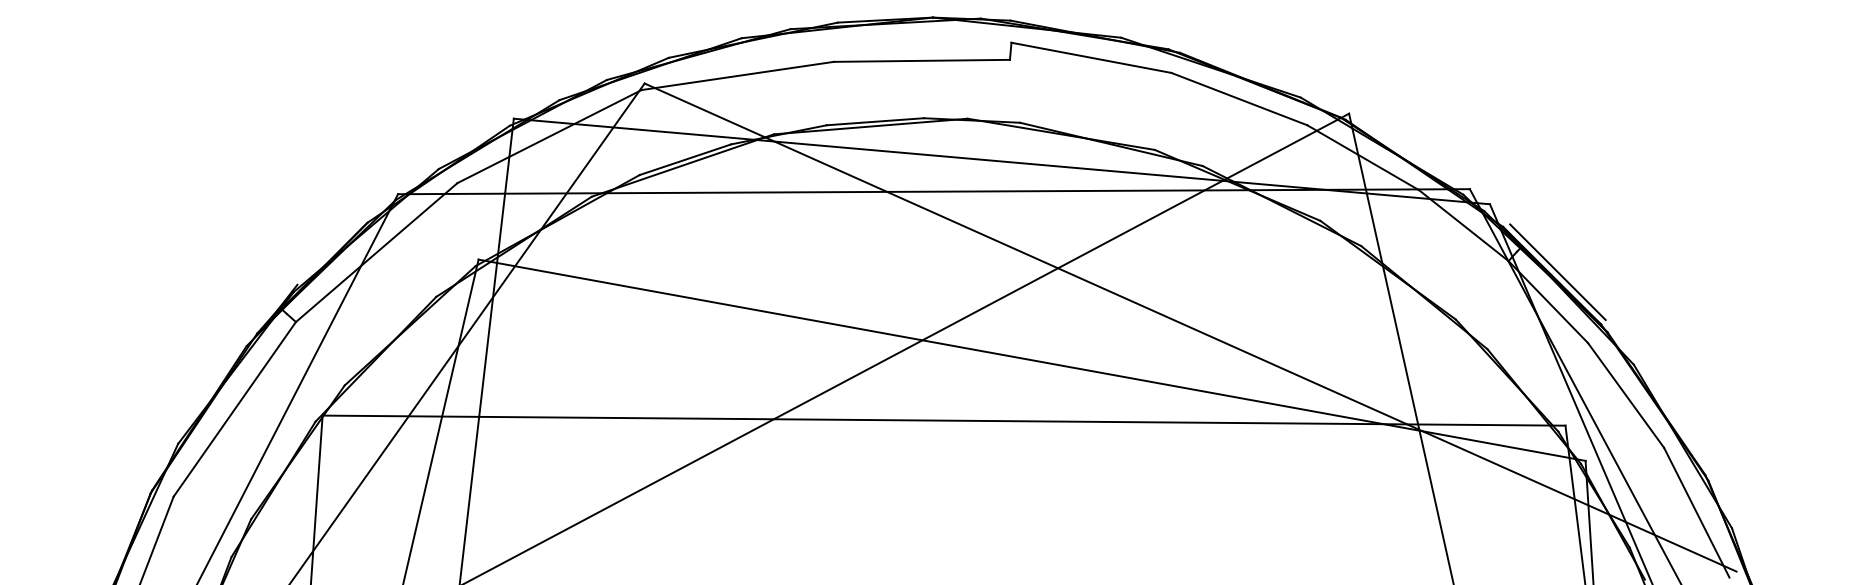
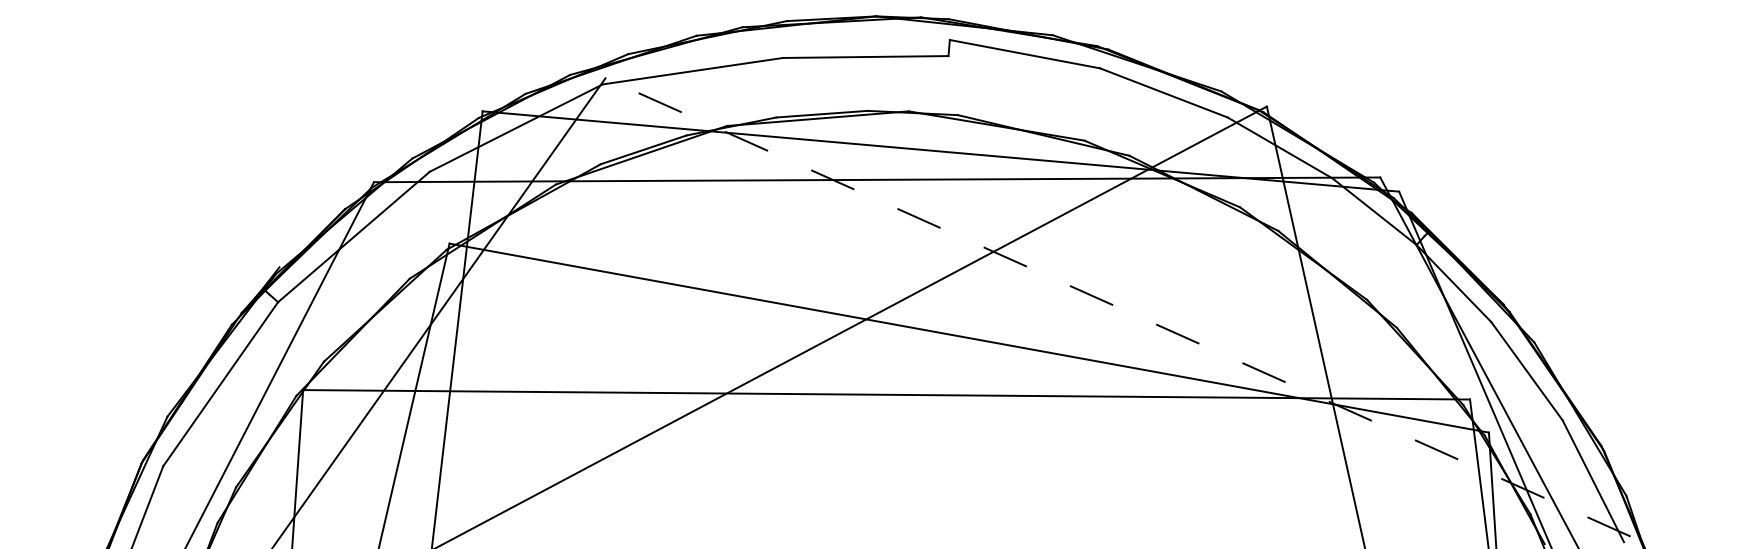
line: (1557, 272) -> (1462, 255), removed
line: (1189, 327) -> (1117, 307), solid -> dashed

